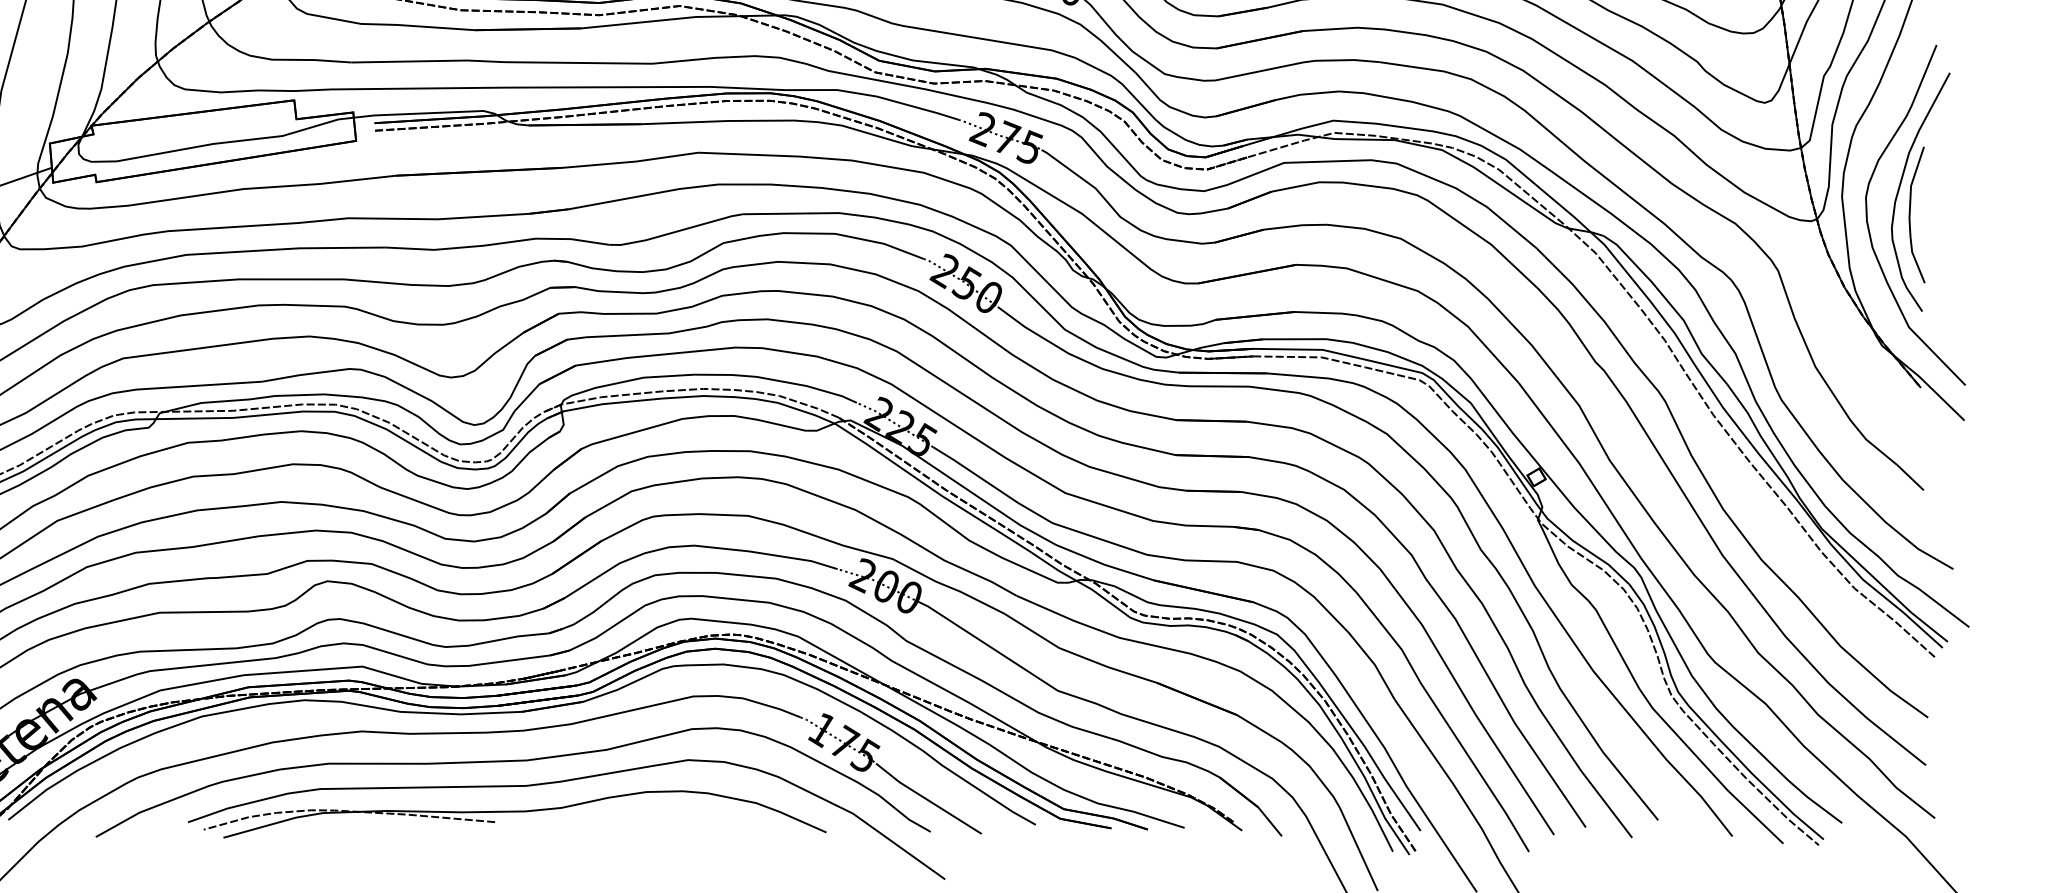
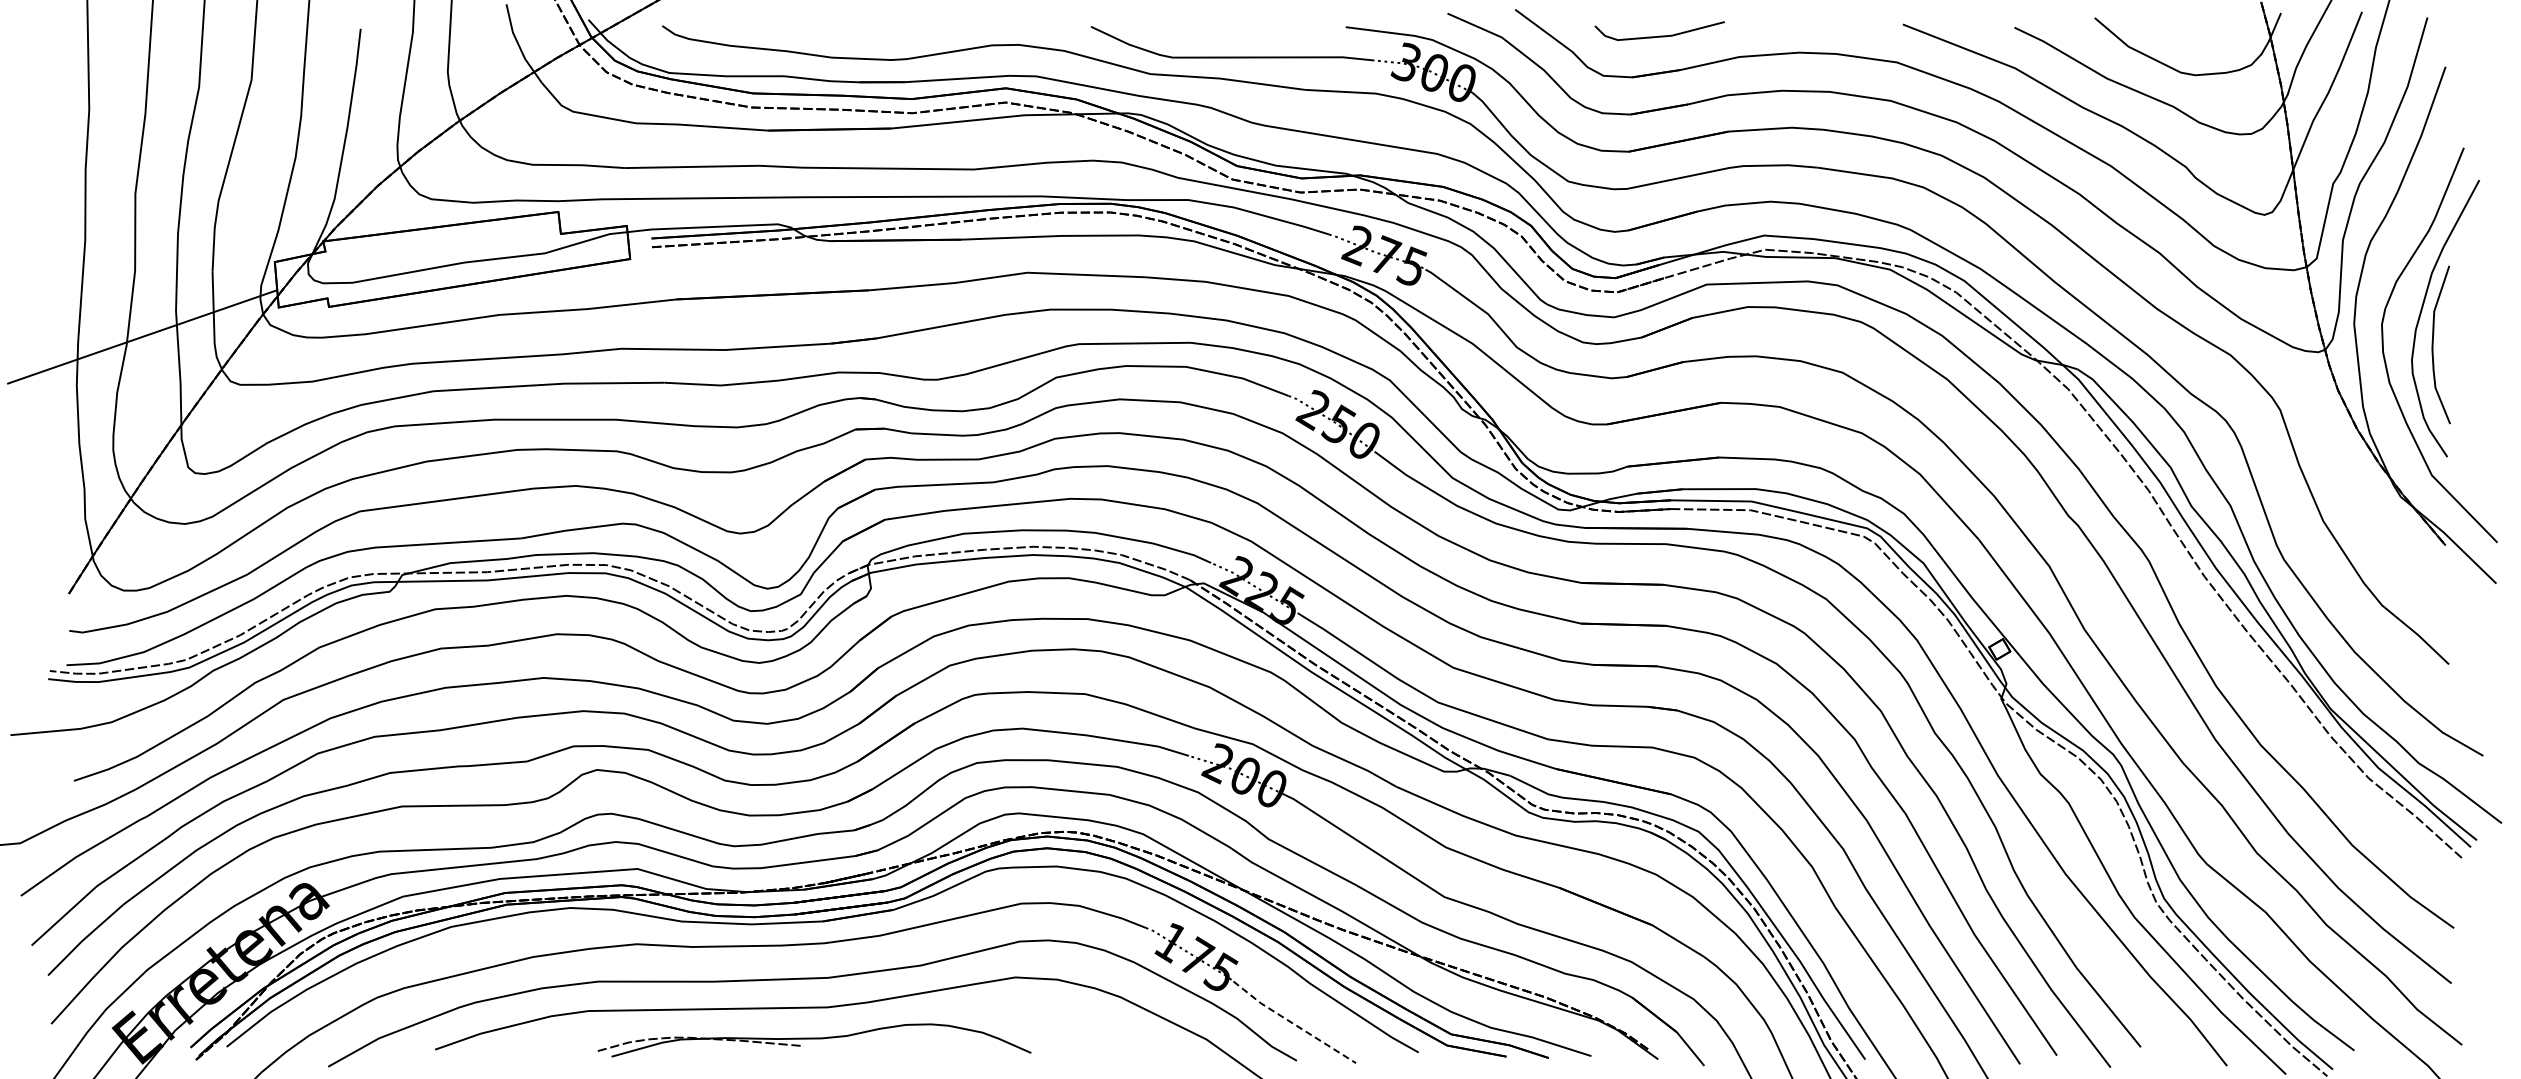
line: (926, 799) -> (1292, 1023), solid -> dashed
part: (514, 814) -> (814, 1040), size x0.6

